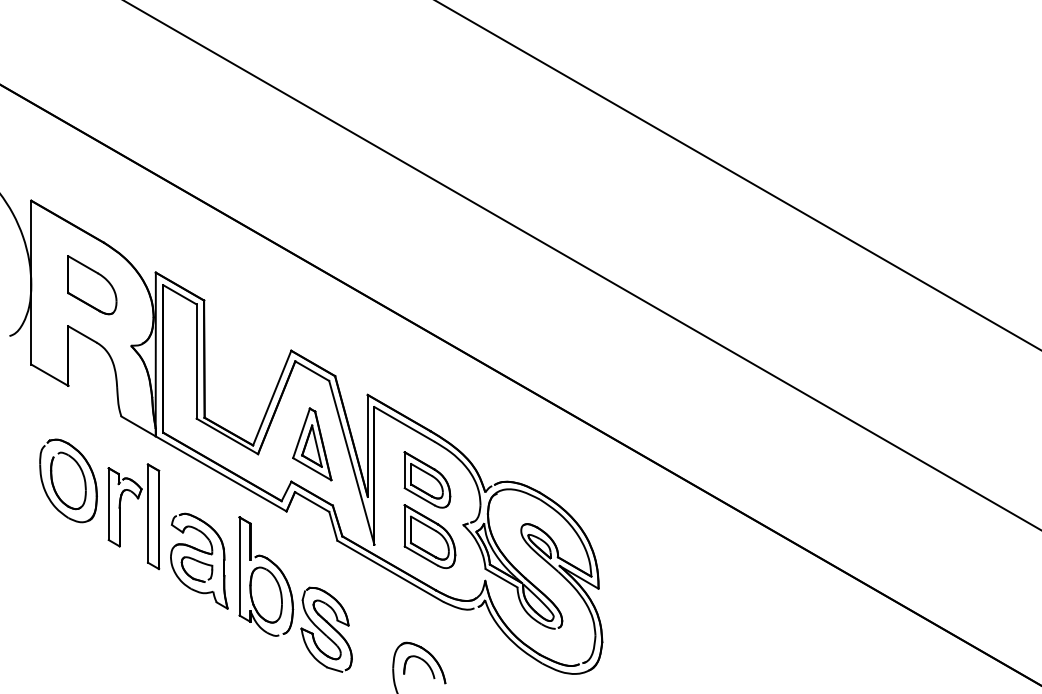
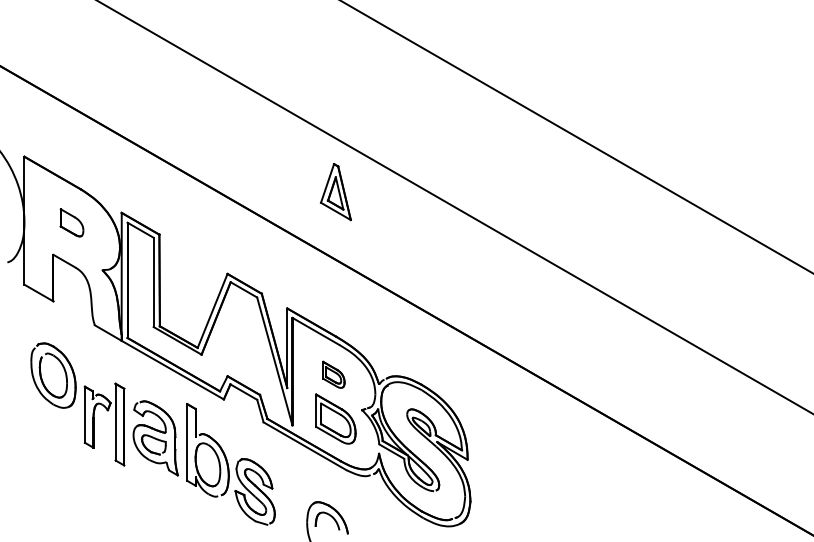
part: (91, 284) -> (71, 222), size x0.6
part: (311, 444) -> (335, 192), moved
part: (426, 479) -> (333, 374), size x0.6
part: (120, 516) -> (94, 424), moved

